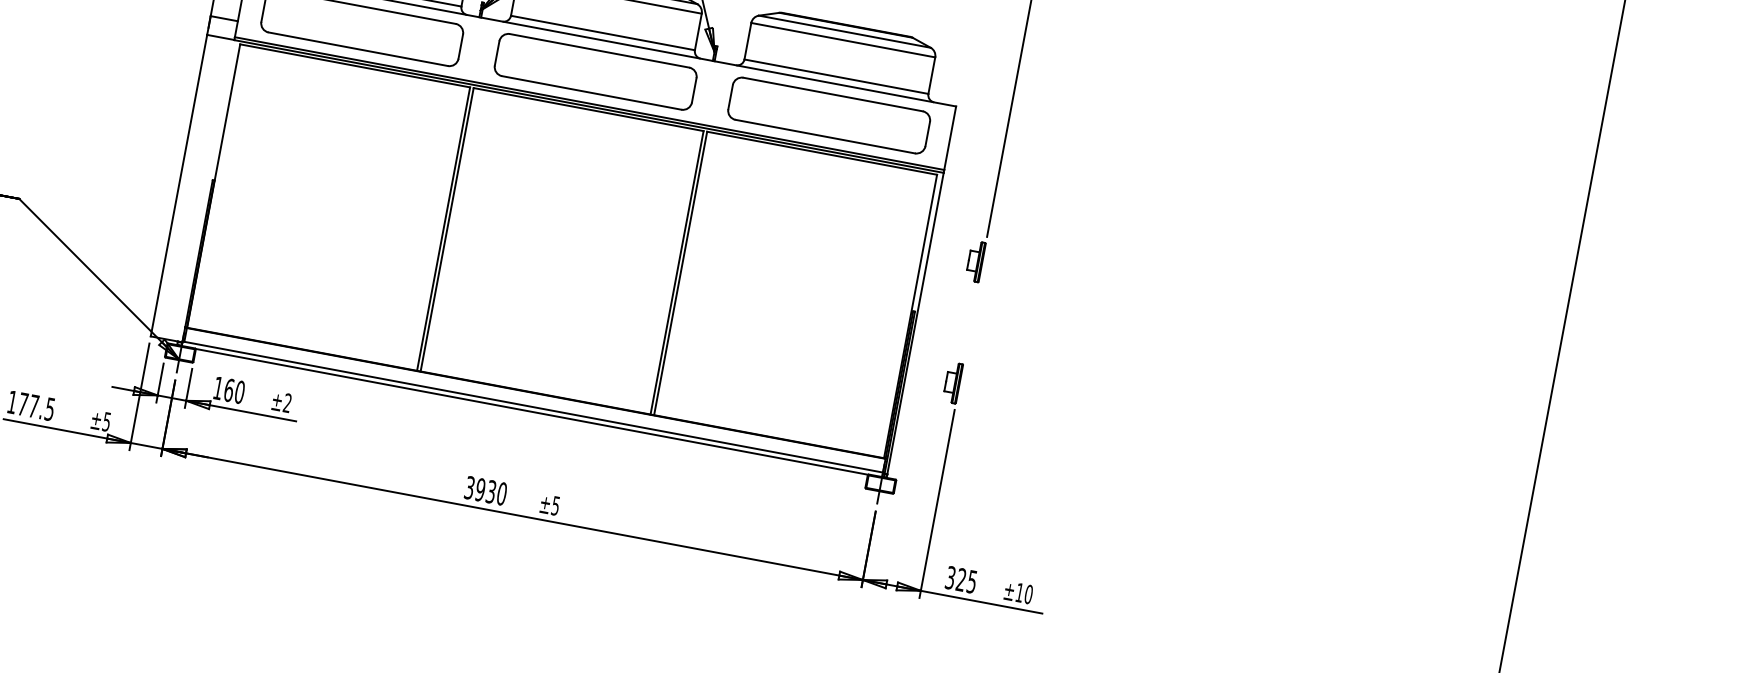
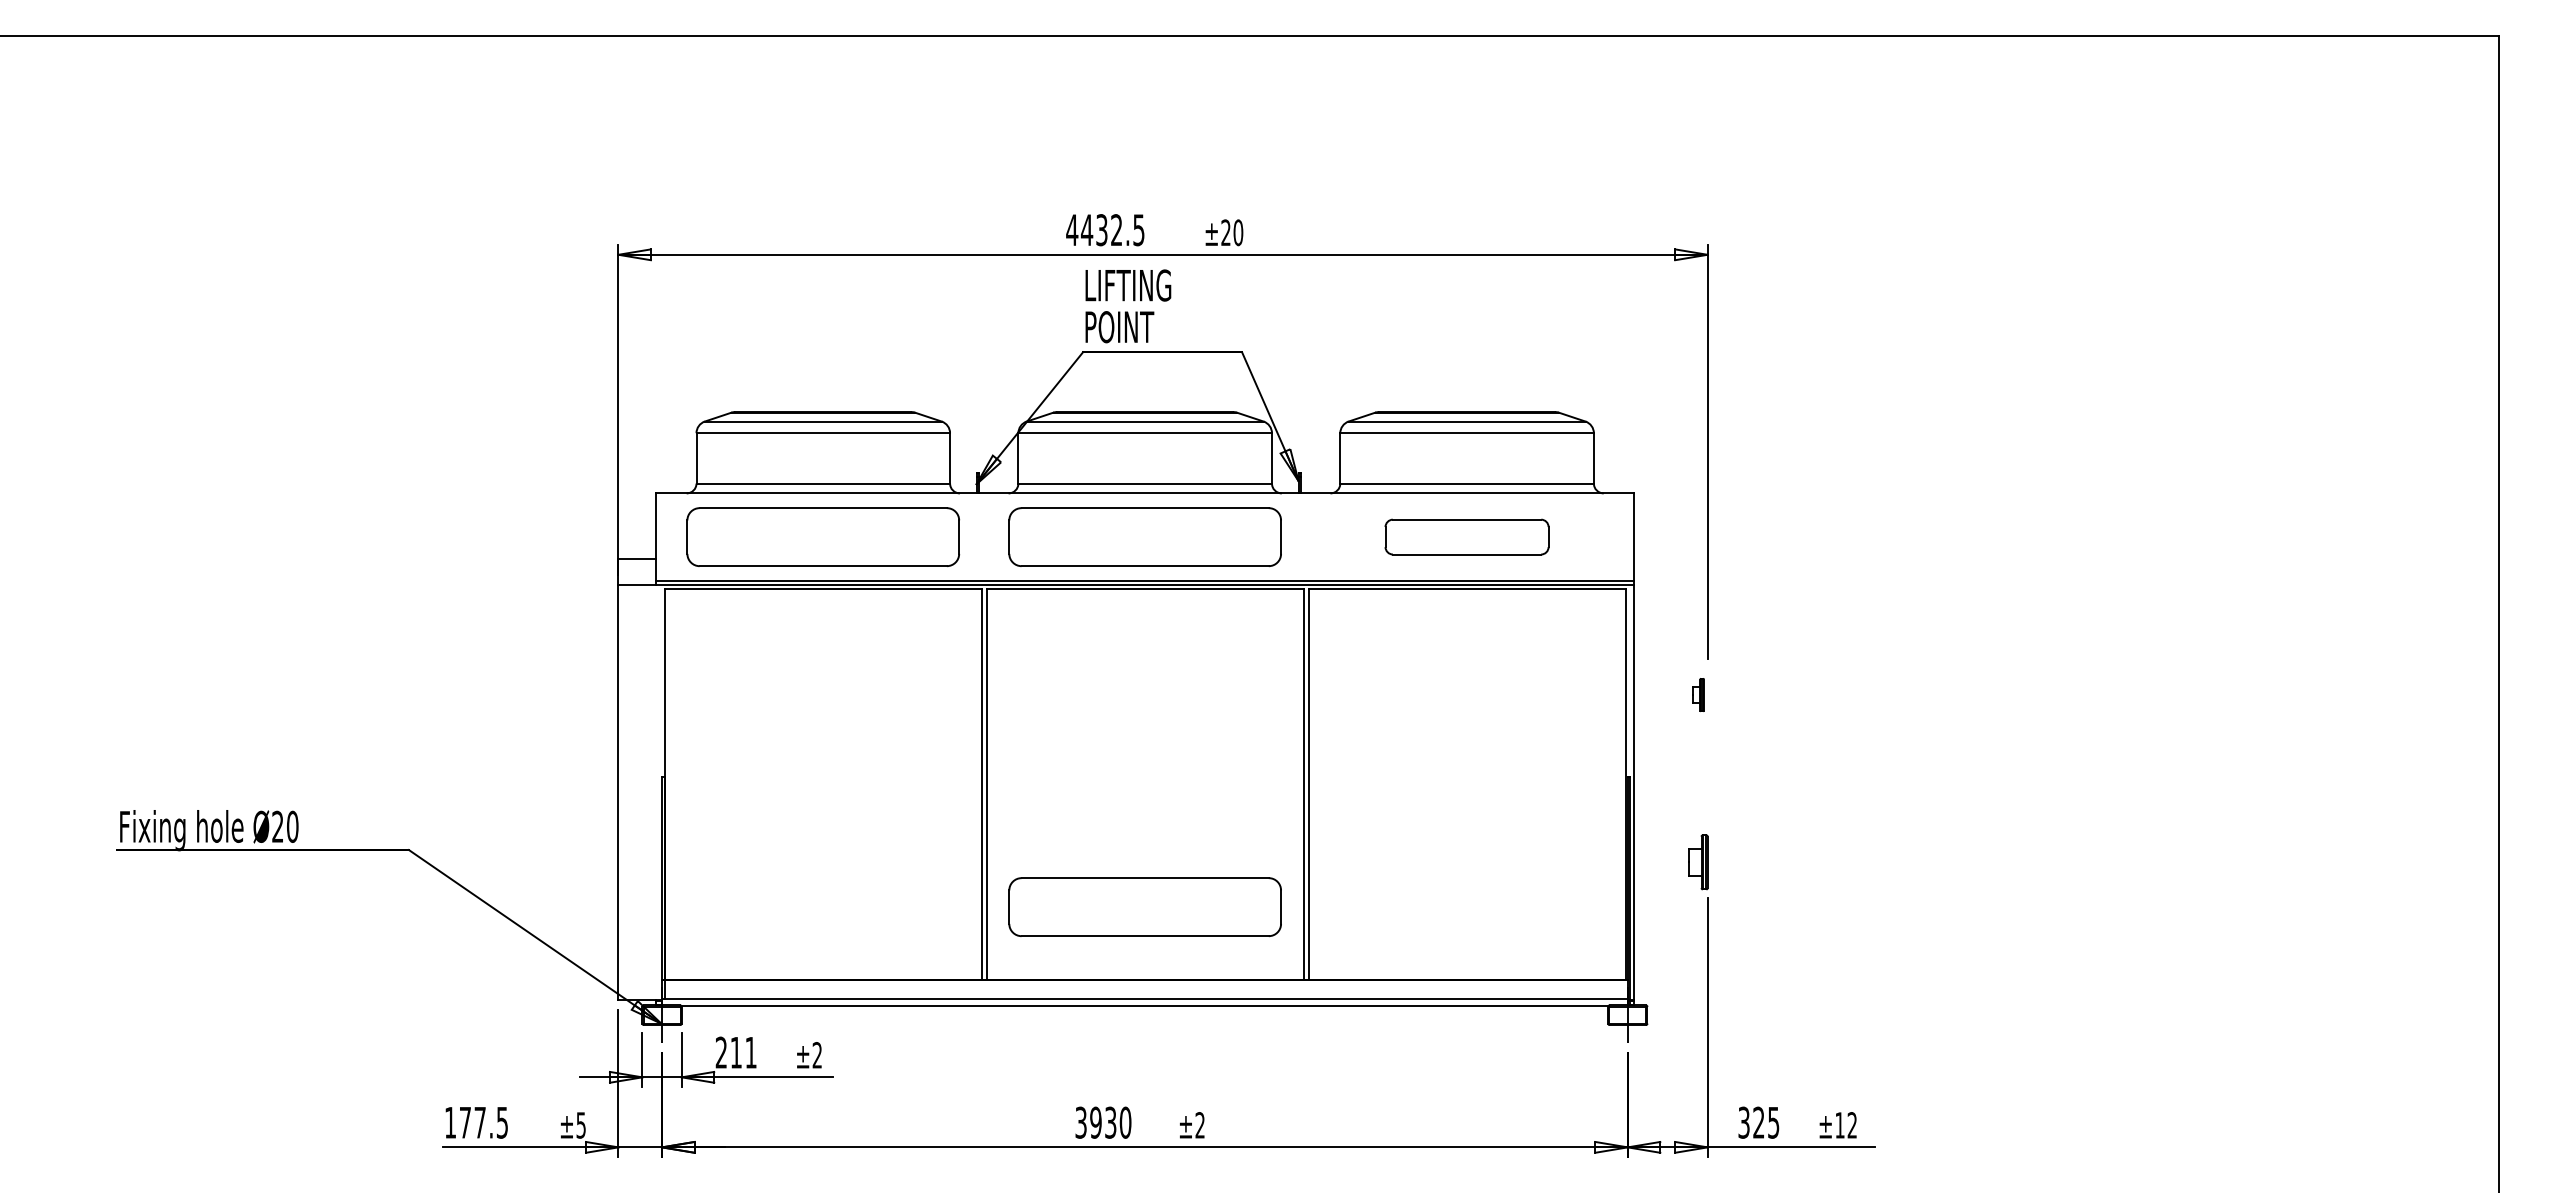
part: (828, 115) -> (1466, 536), size x0.6
part: (975, 261) -> (1698, 694), size x0.6
part: (545, 339) -> (1144, 906), added
text: (228, 390) -> (735, 1052), 160 -> 211
text: (555, 505) -> (1199, 1125), ±5 -> ±2
text: (1028, 594) -> (1852, 1125), ±10 -> ±12

